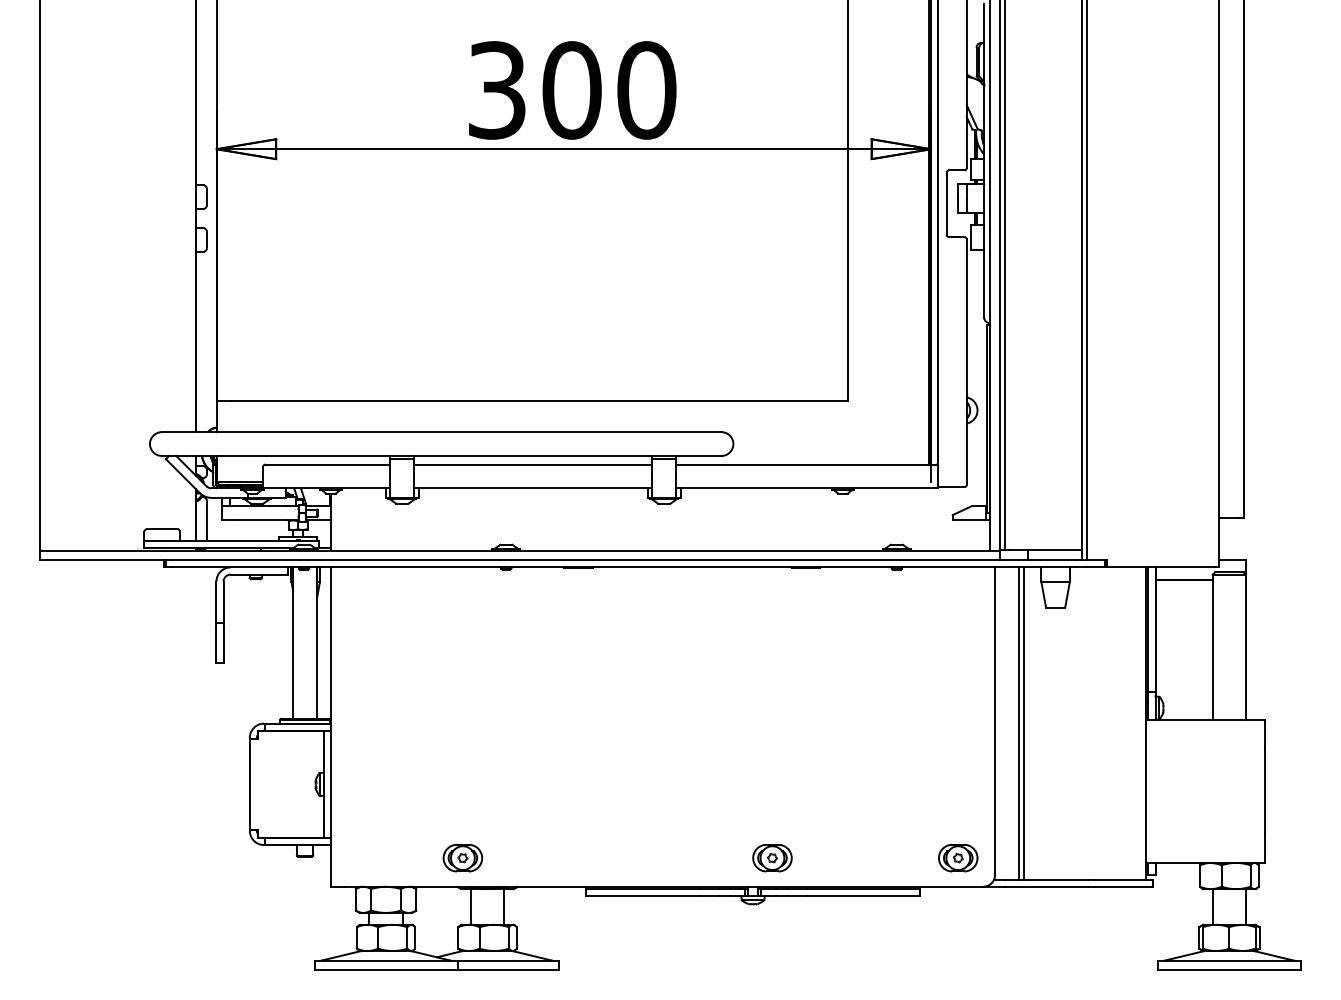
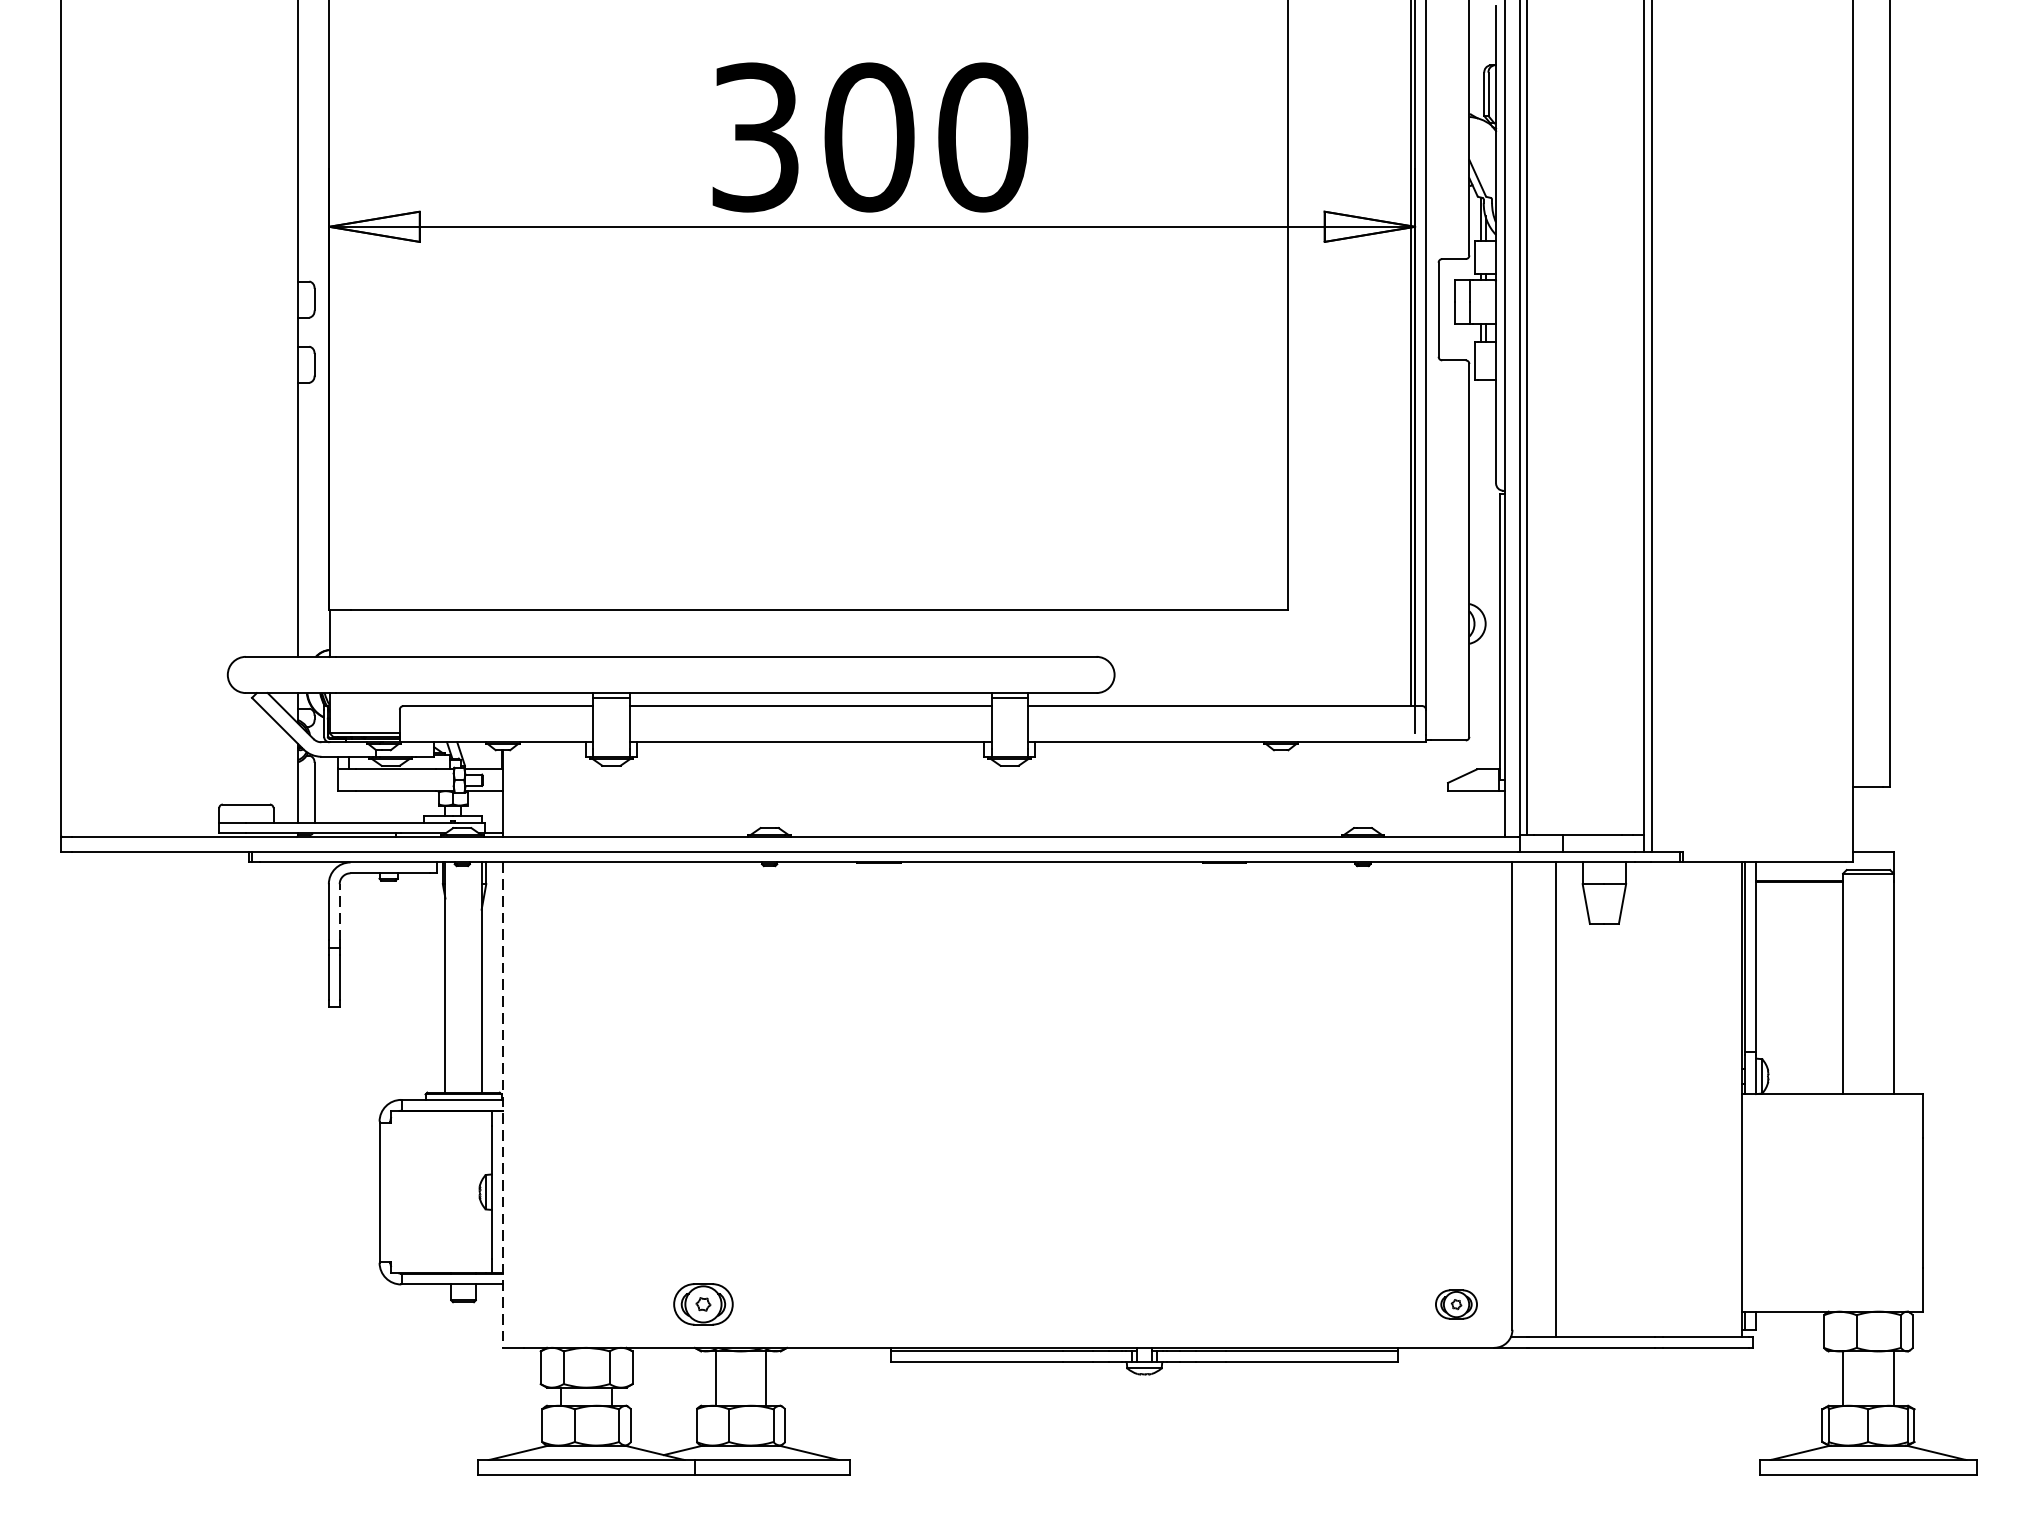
line: (223, 599) -> (339, 911), solid -> dashed
line: (1018, 723) -> (1547, 1099), removed
line: (330, 727) -> (502, 1105), solid -> dashed
part: (772, 858) -> (1174, 1304), removed
part: (958, 858) -> (1456, 1304), size x0.7

